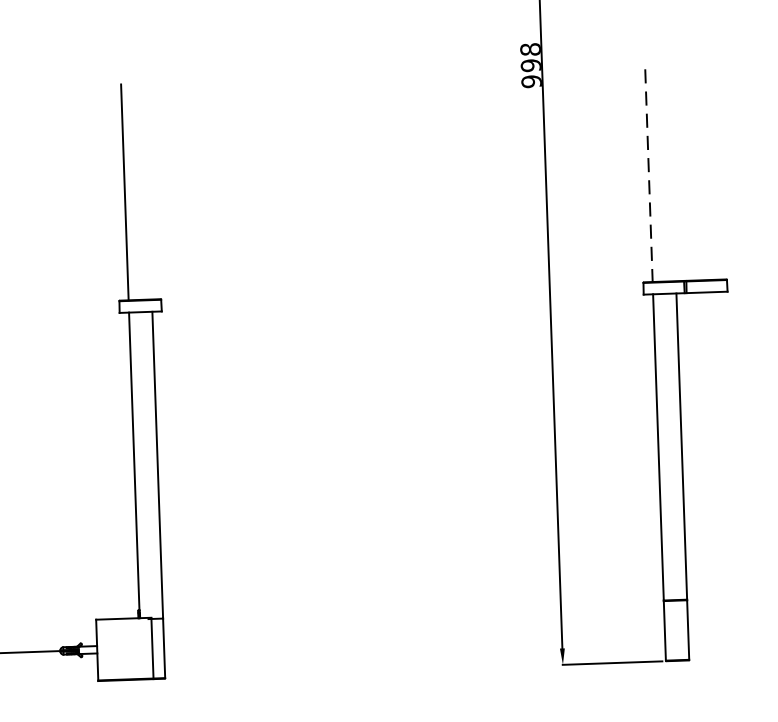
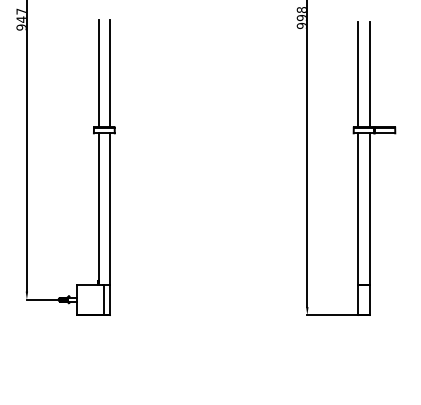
line: (671, 174) -> (369, 74), added
line: (649, 175) -> (358, 74), dashed -> solid
line: (148, 191) -> (110, 73), added

